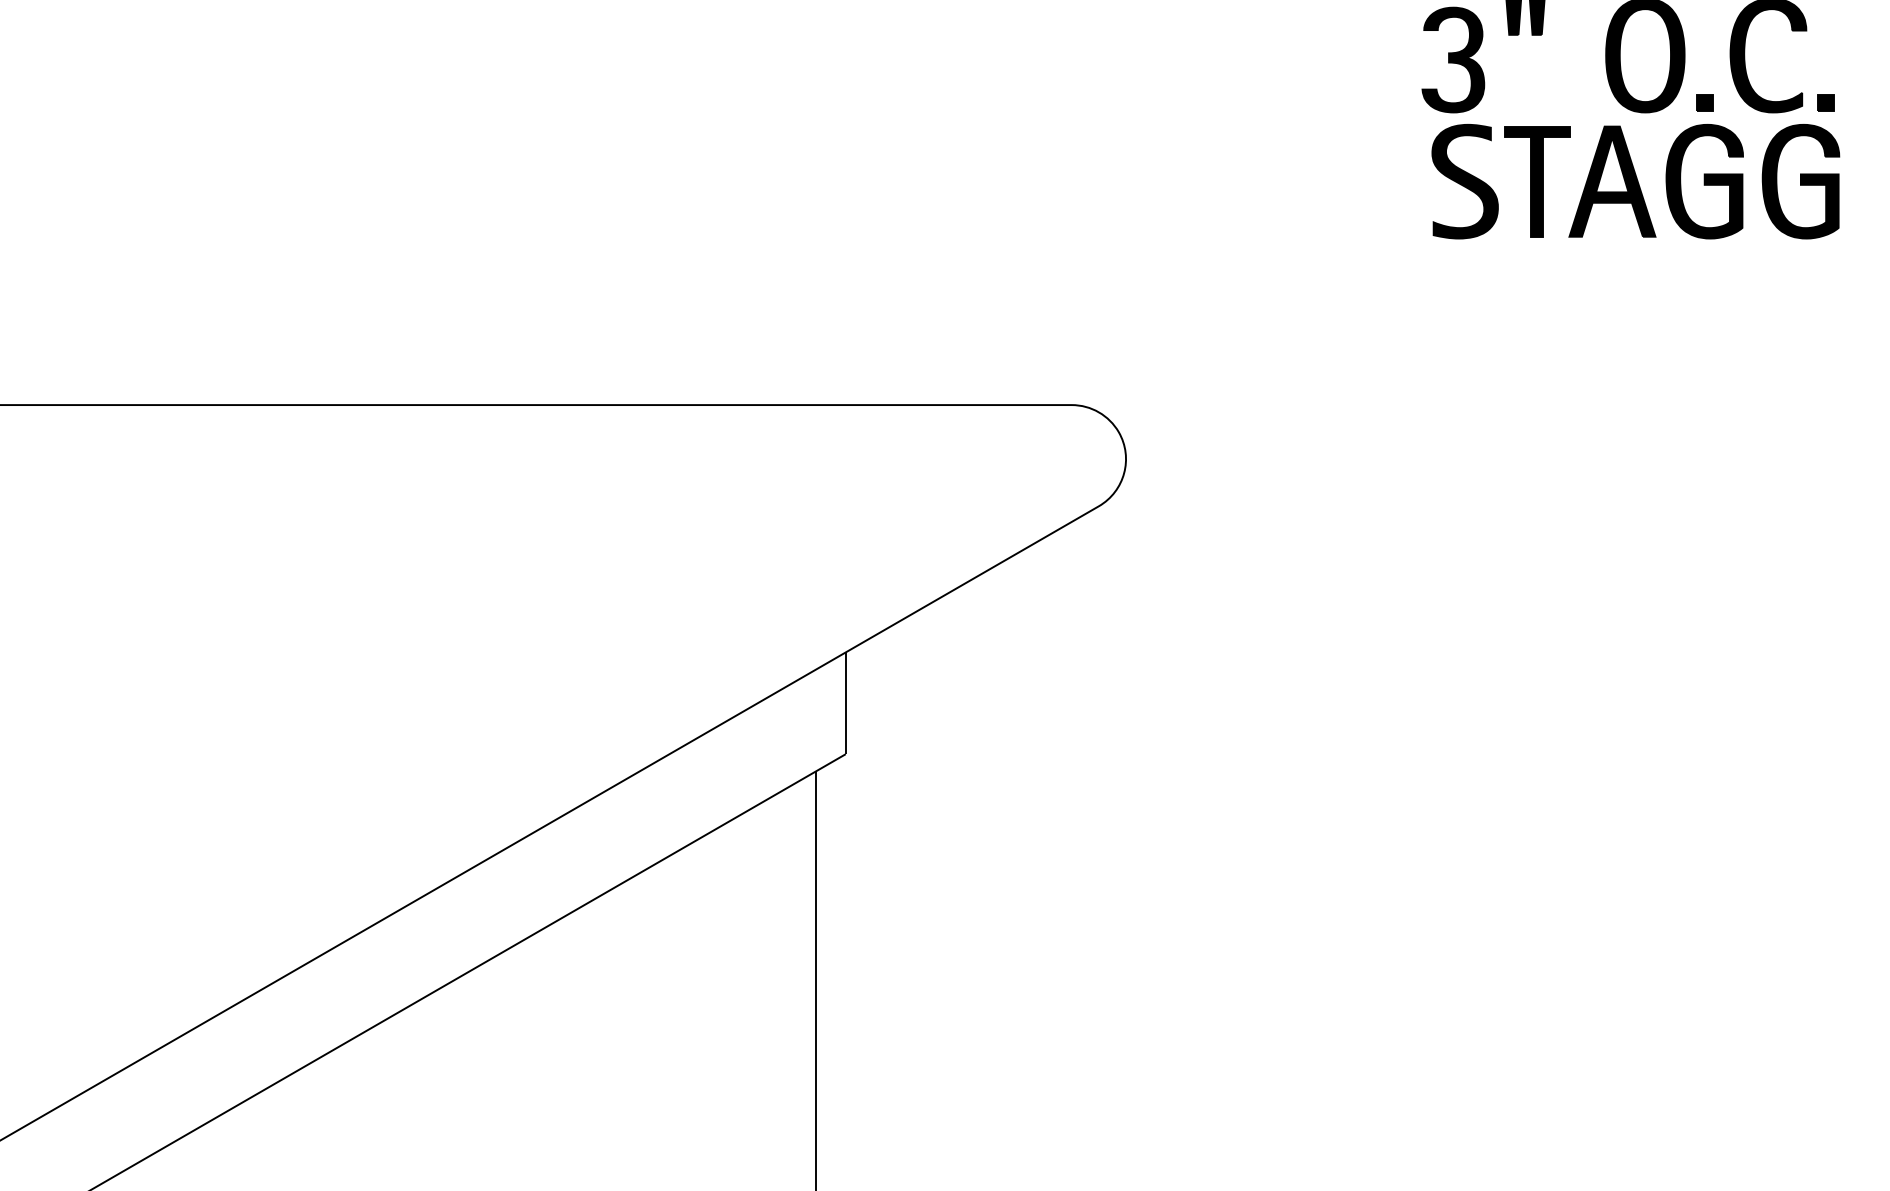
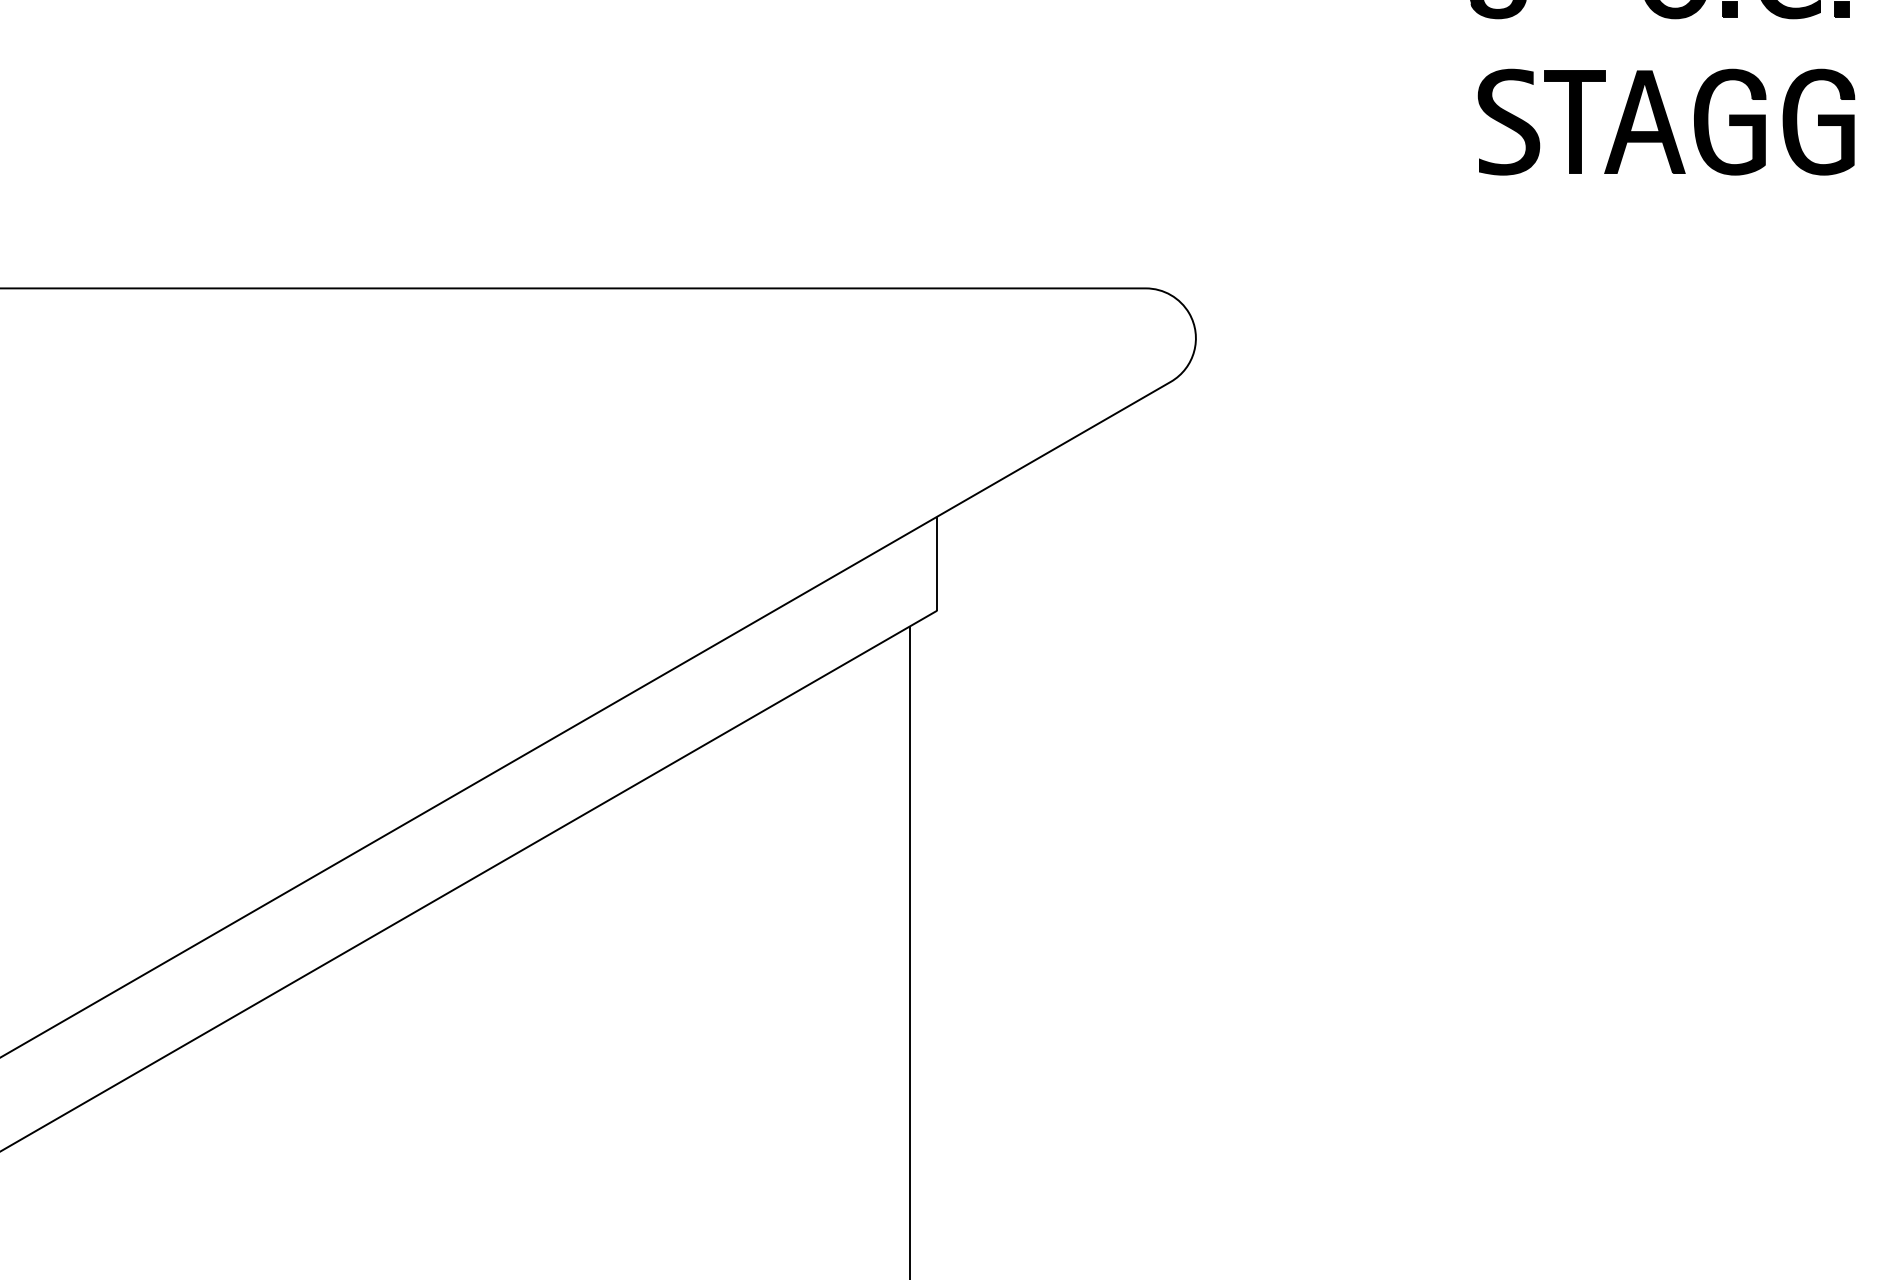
part: (1635, 180) -> (1666, 121), moved

